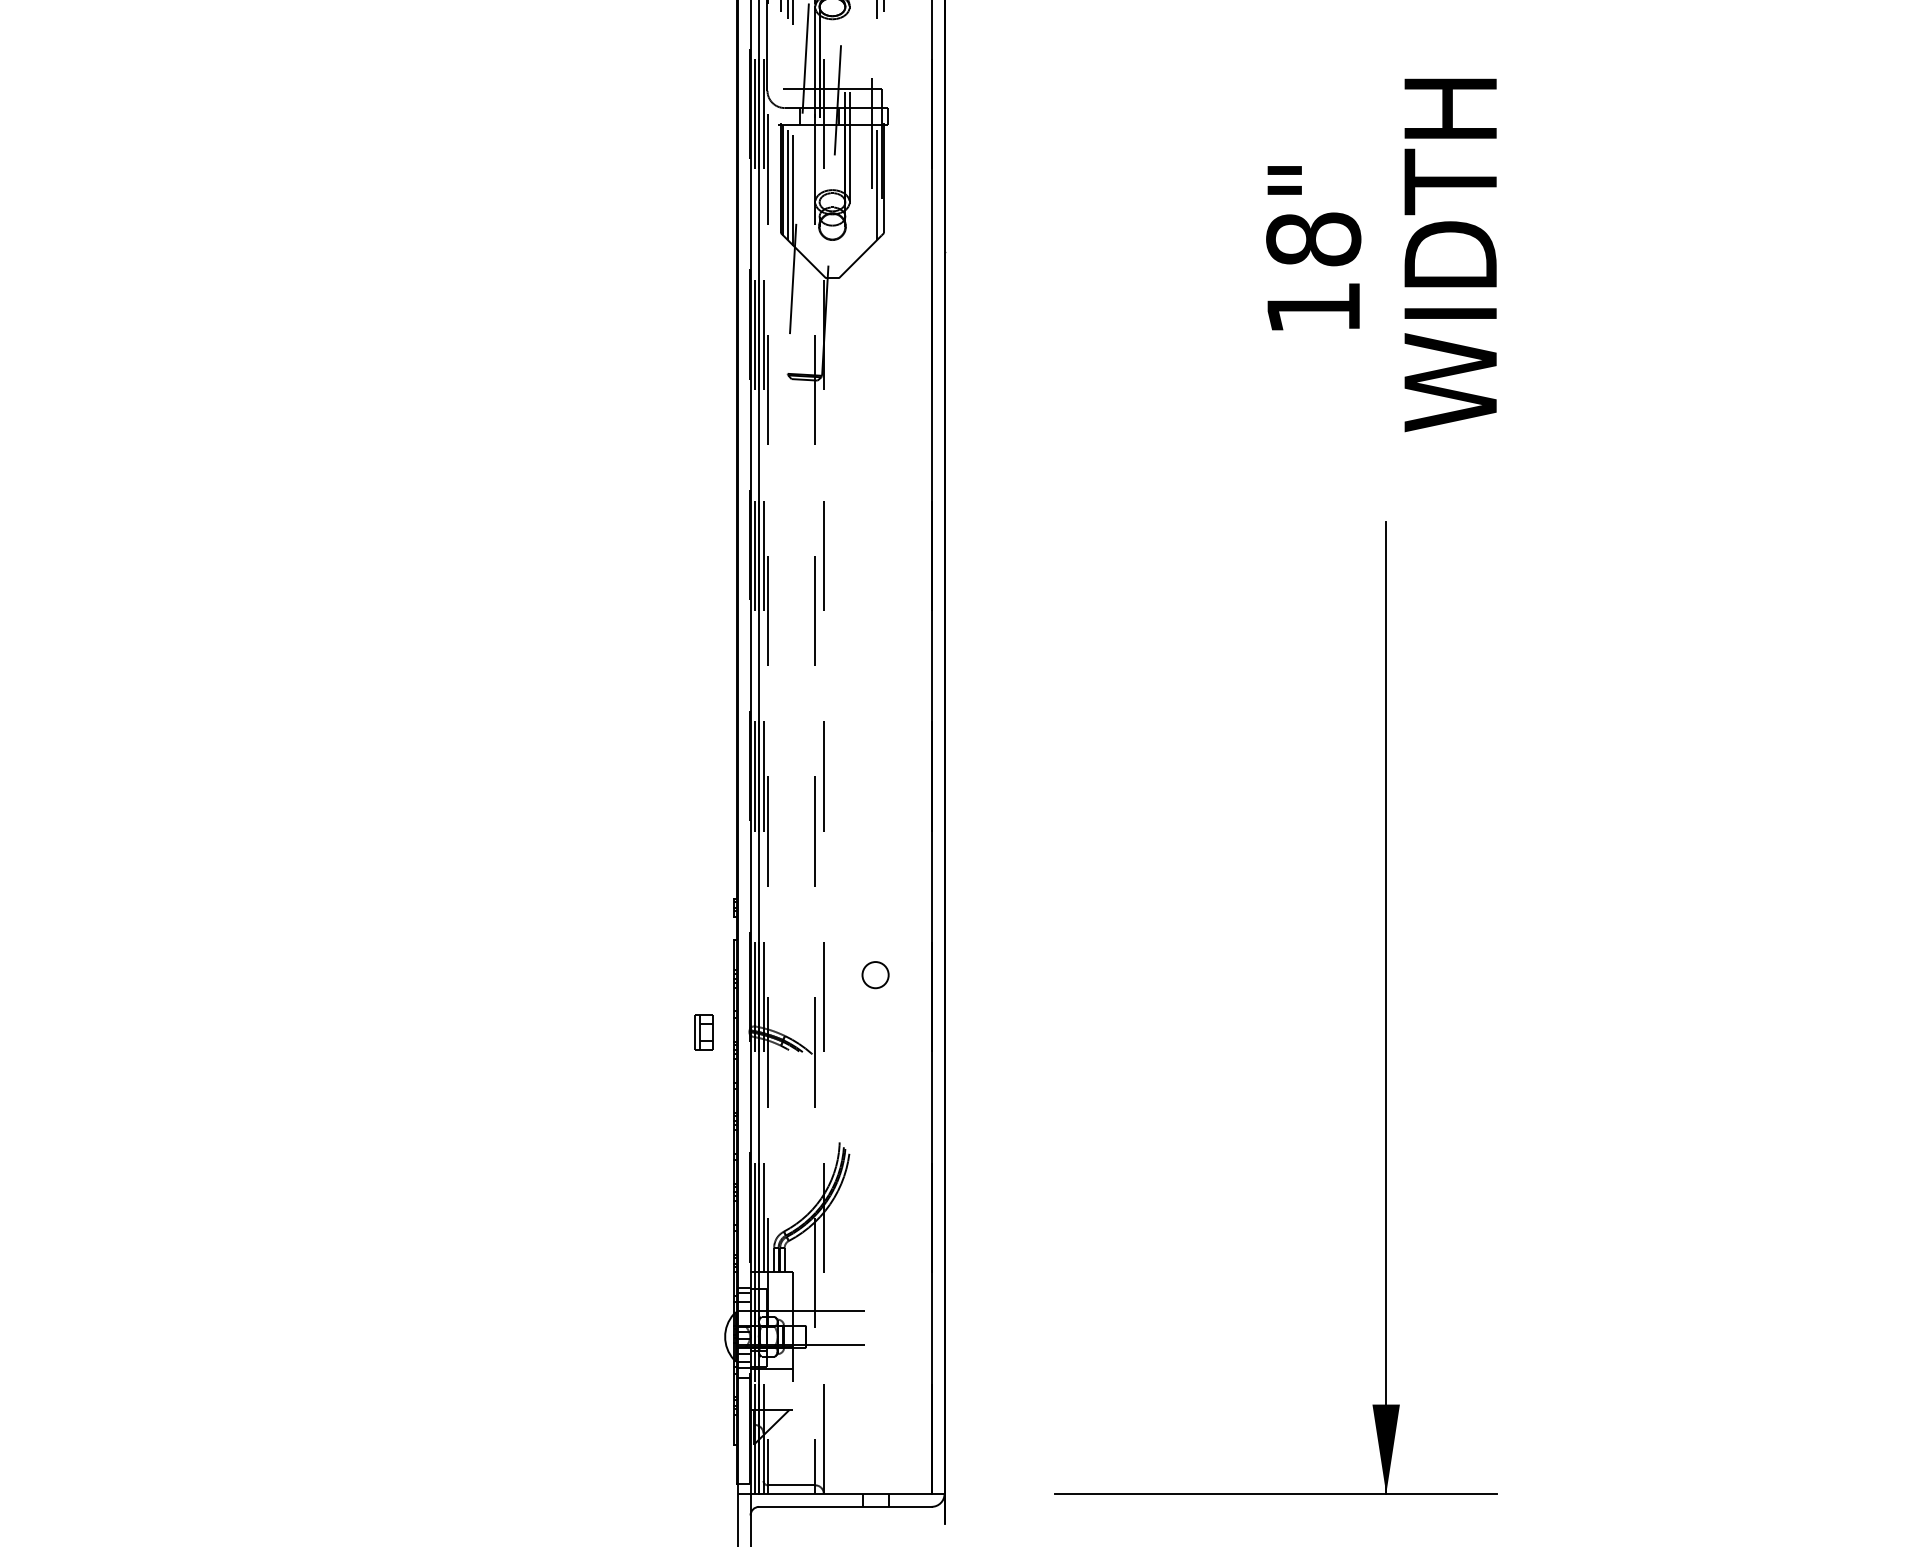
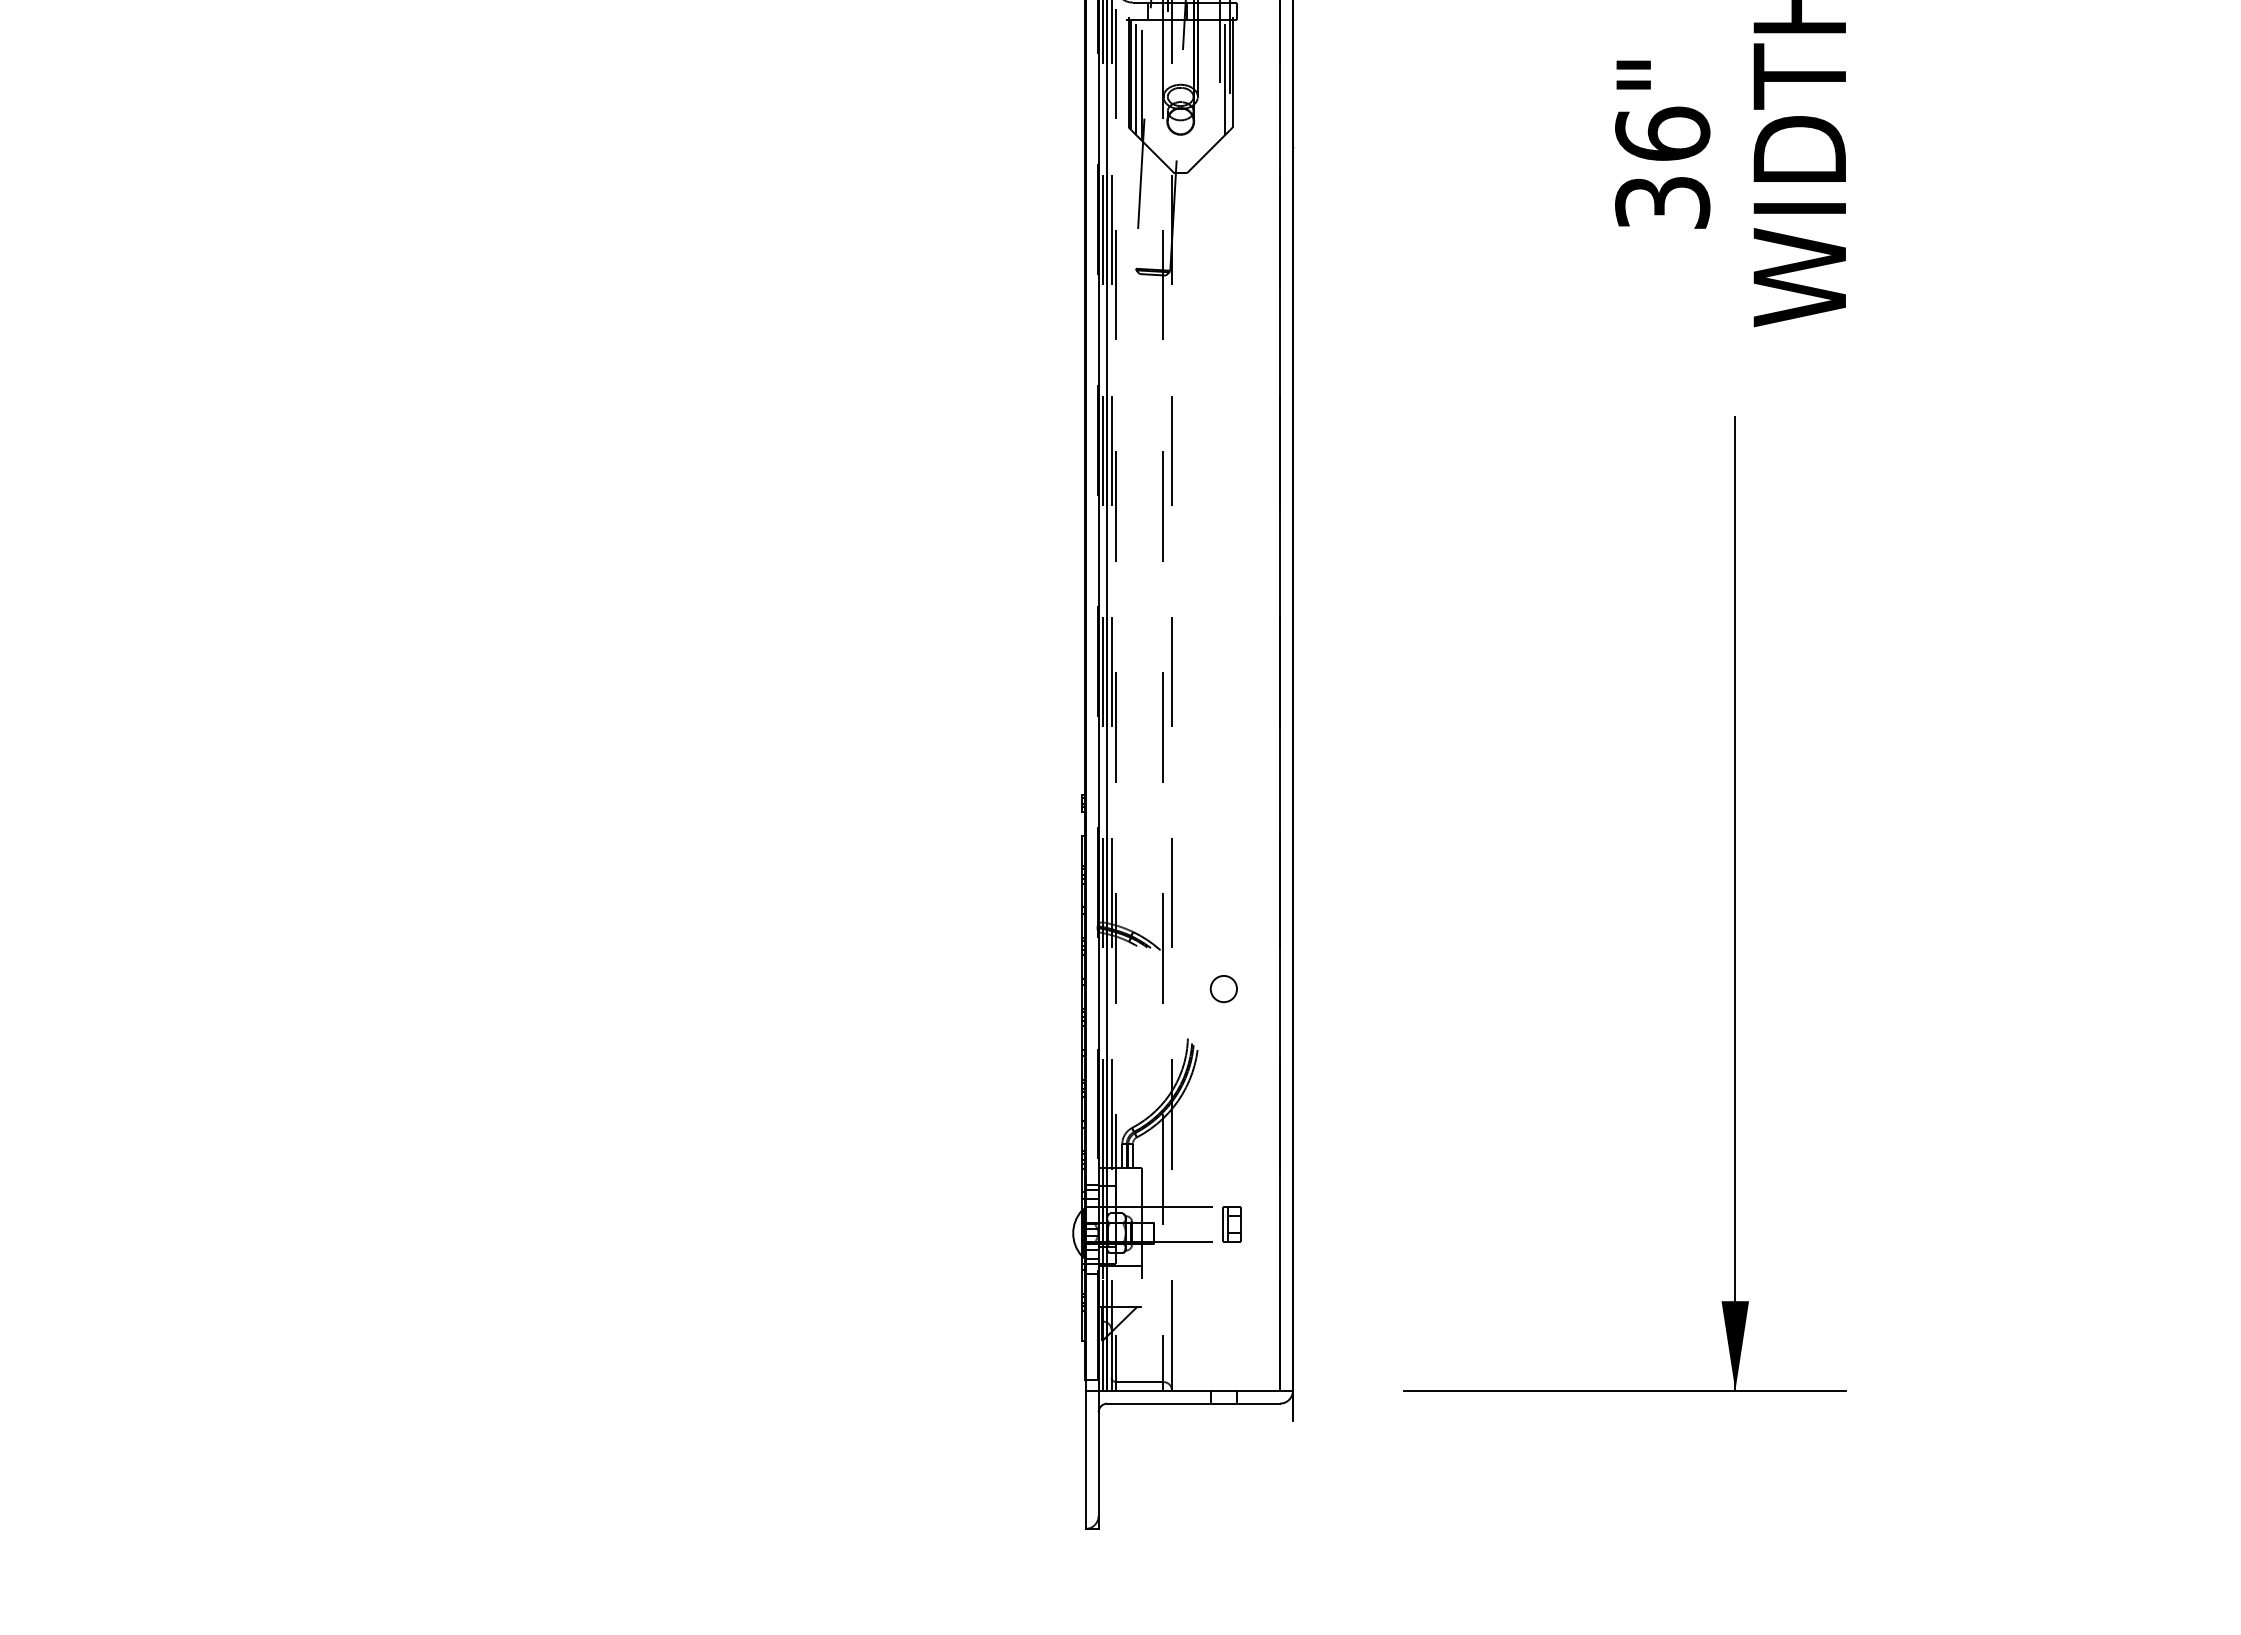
text: (1313, 272) -> (1662, 167), 18" -> 36"
circle: (875, 975) -> (1223, 989), moved
part: (703, 1032) -> (1231, 1224), moved

